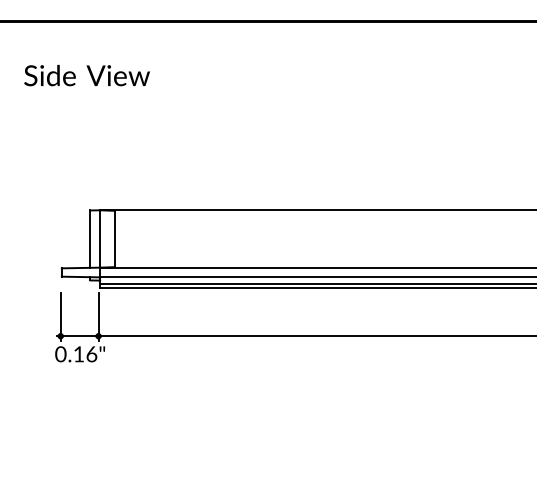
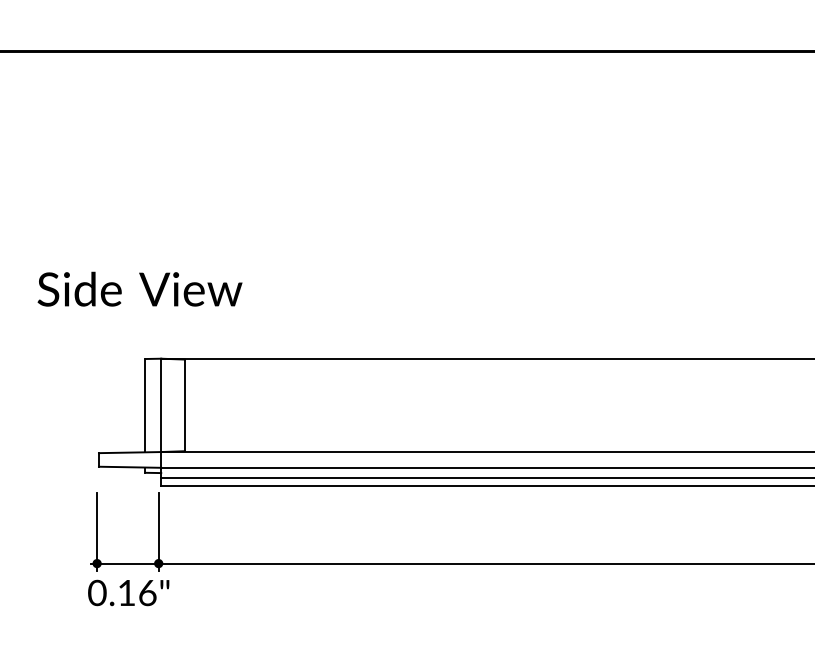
text: (86, 75) -> (139, 289), moved

